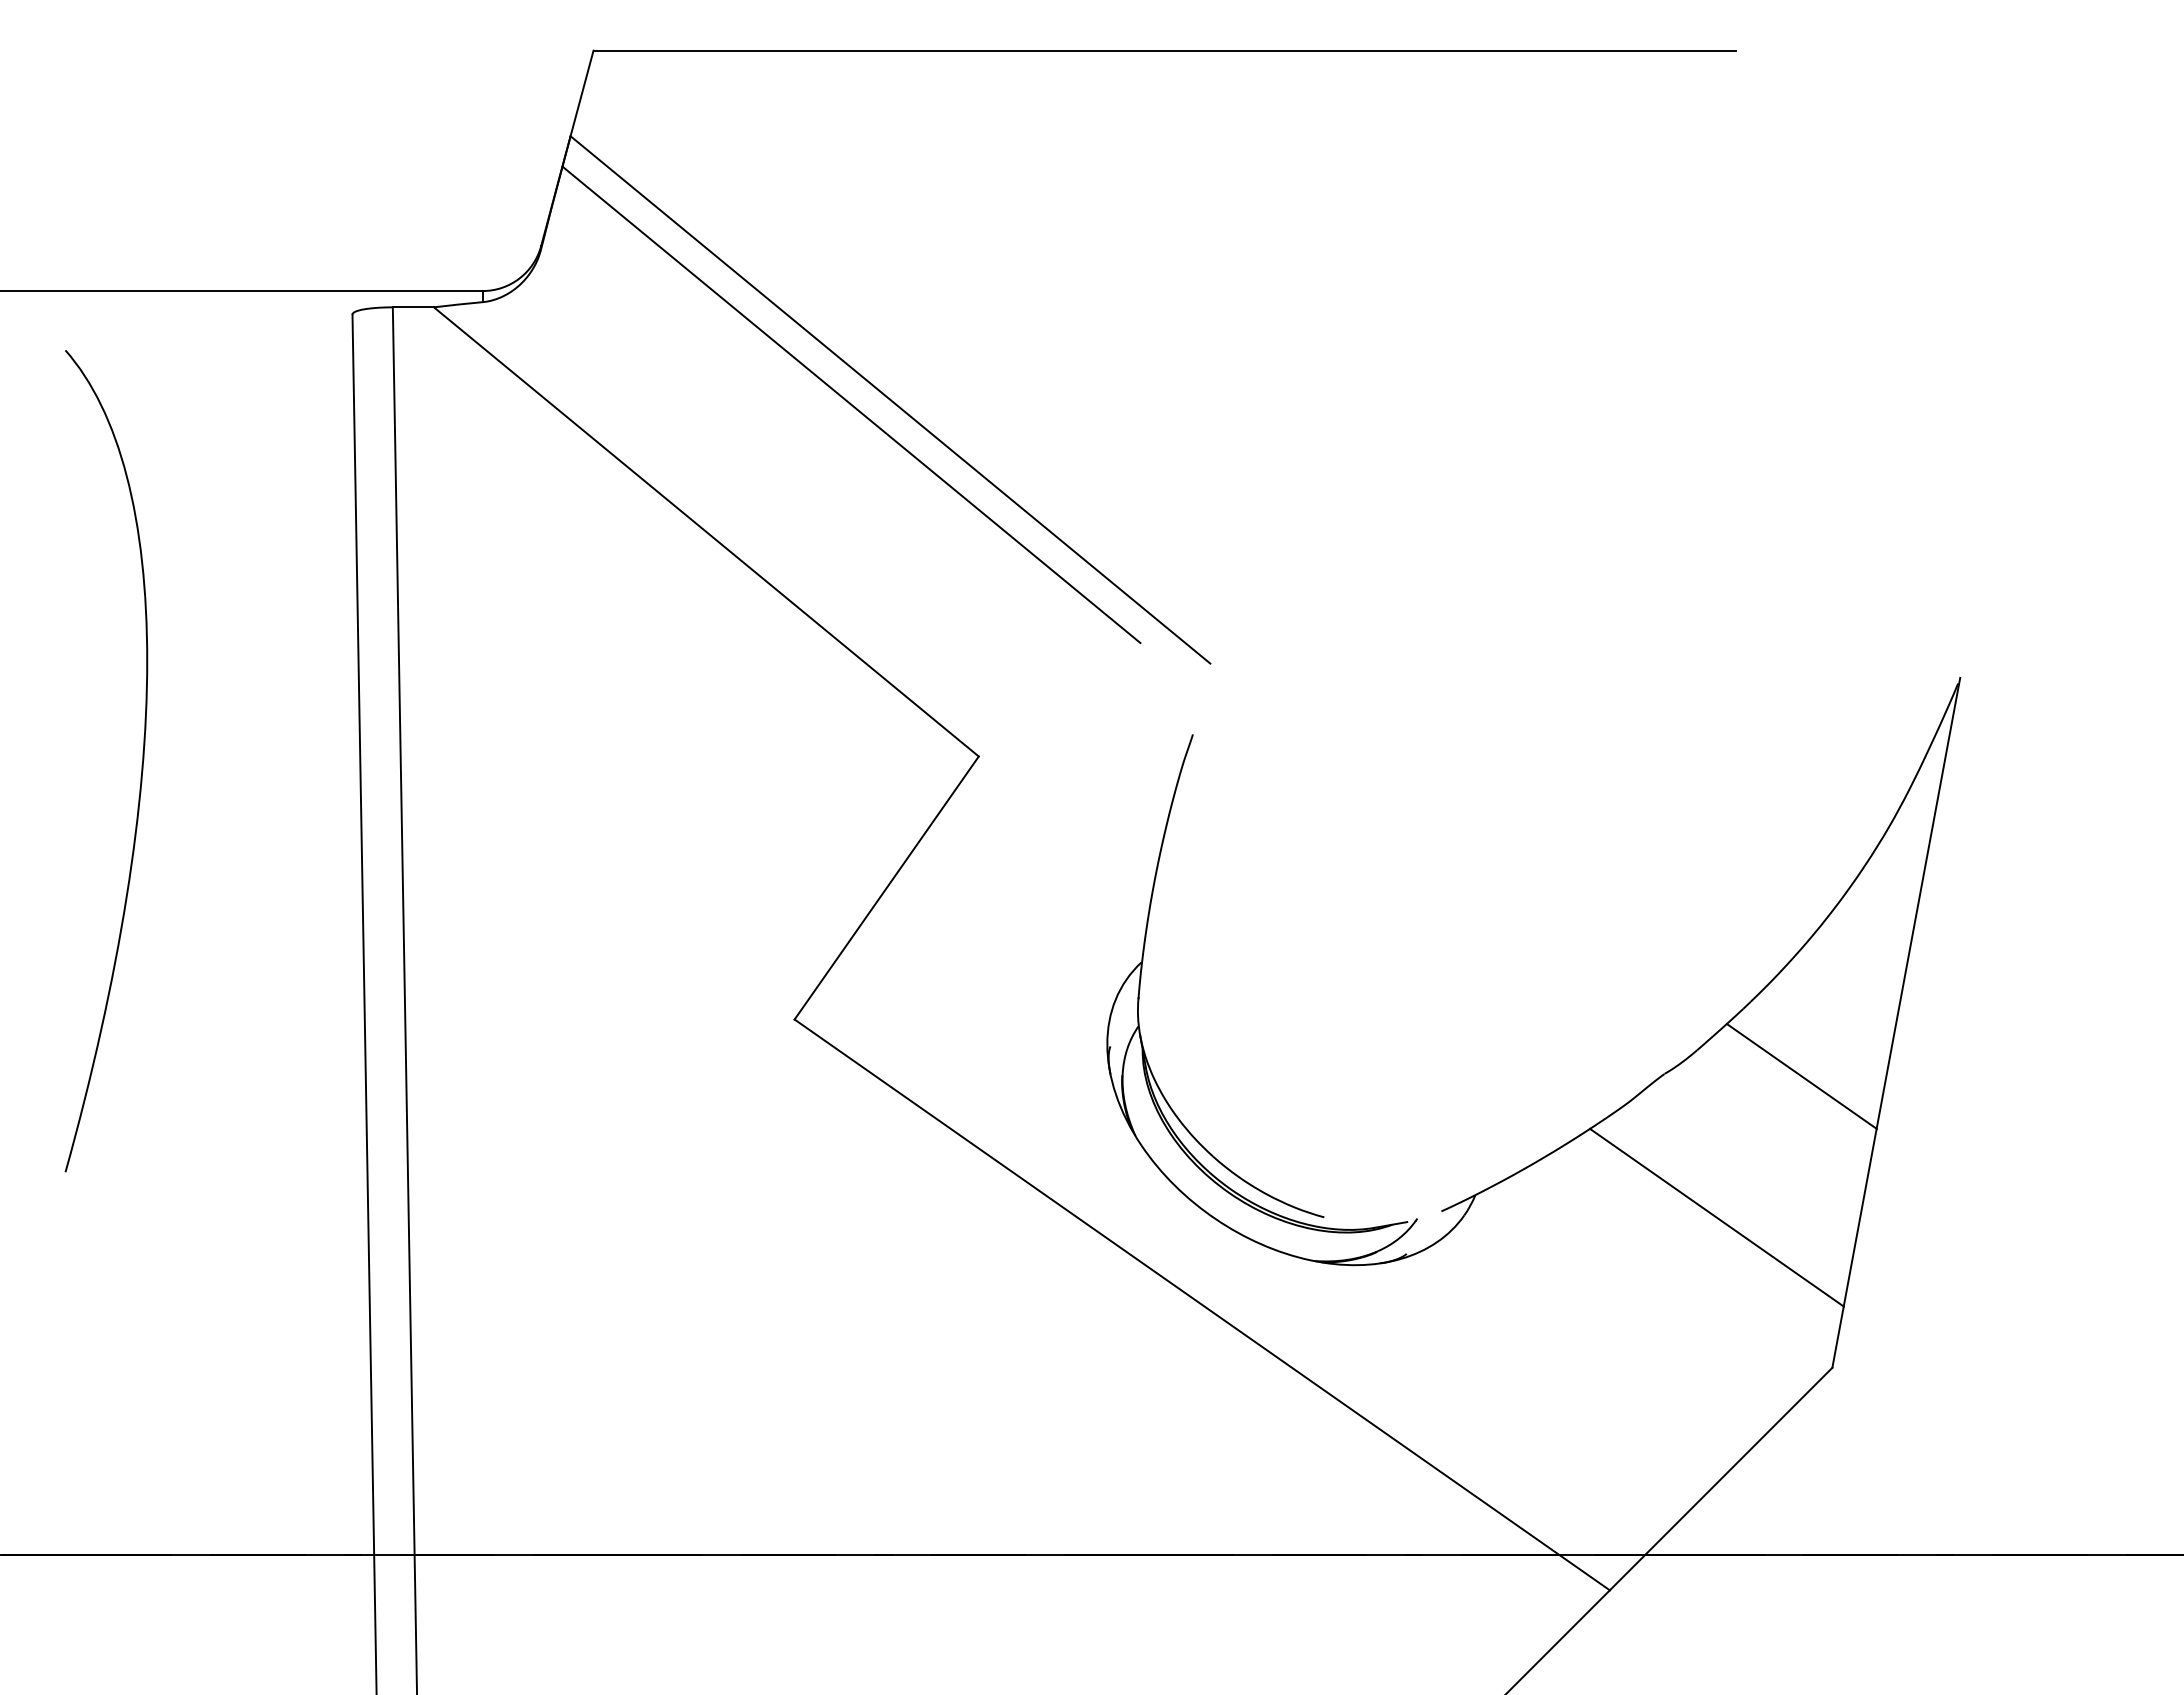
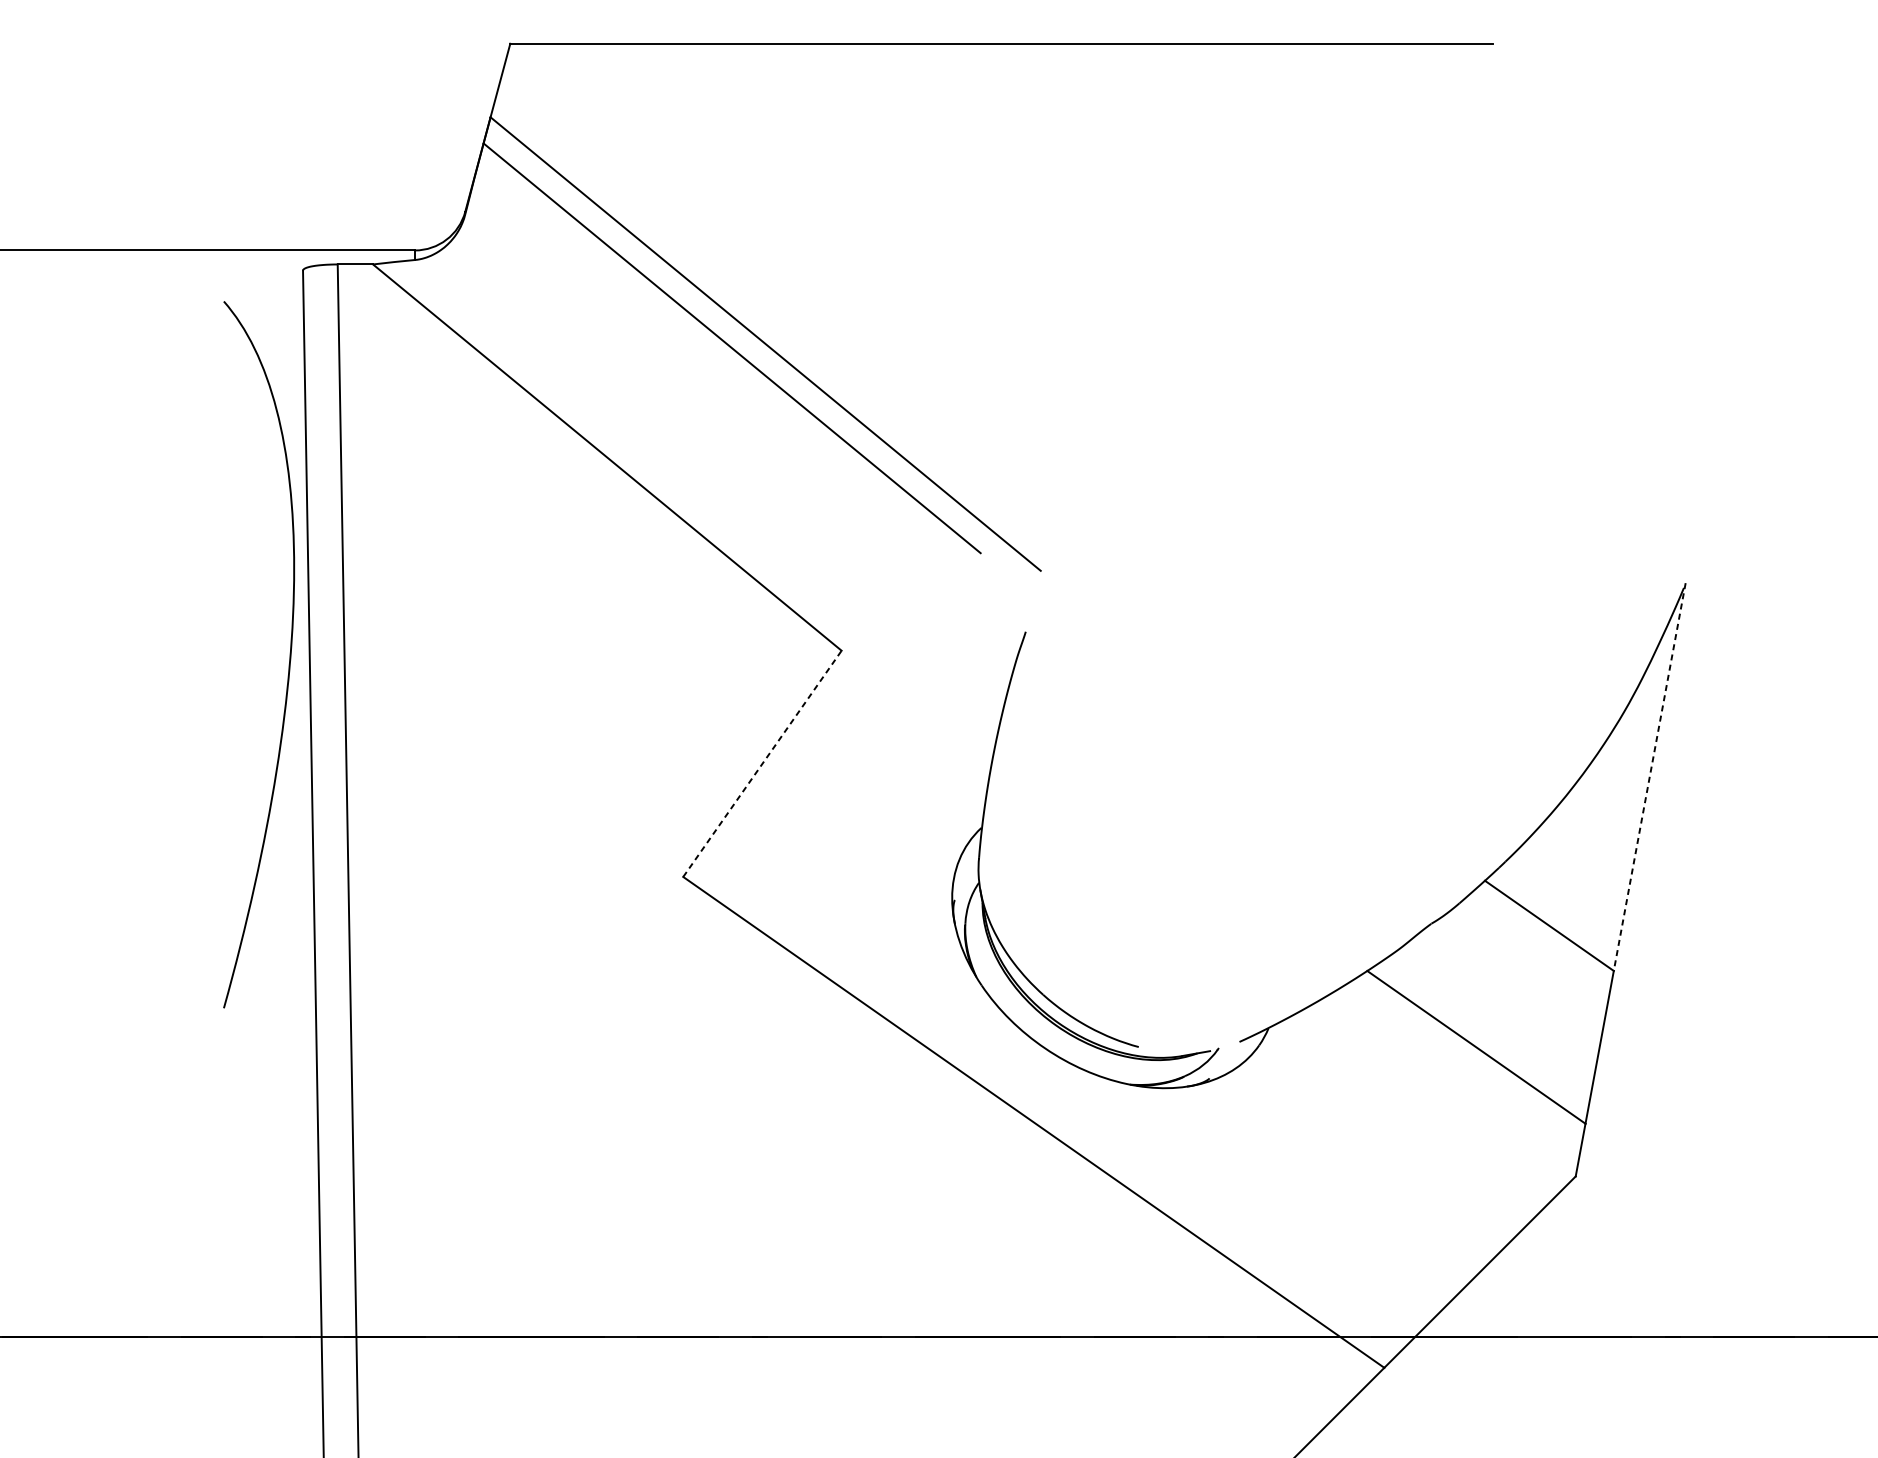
curve: (141, 764) -> (289, 657), moved
line: (886, 888) -> (762, 764), solid -> dashed
line: (1918, 903) -> (1649, 777), solid -> dashed

